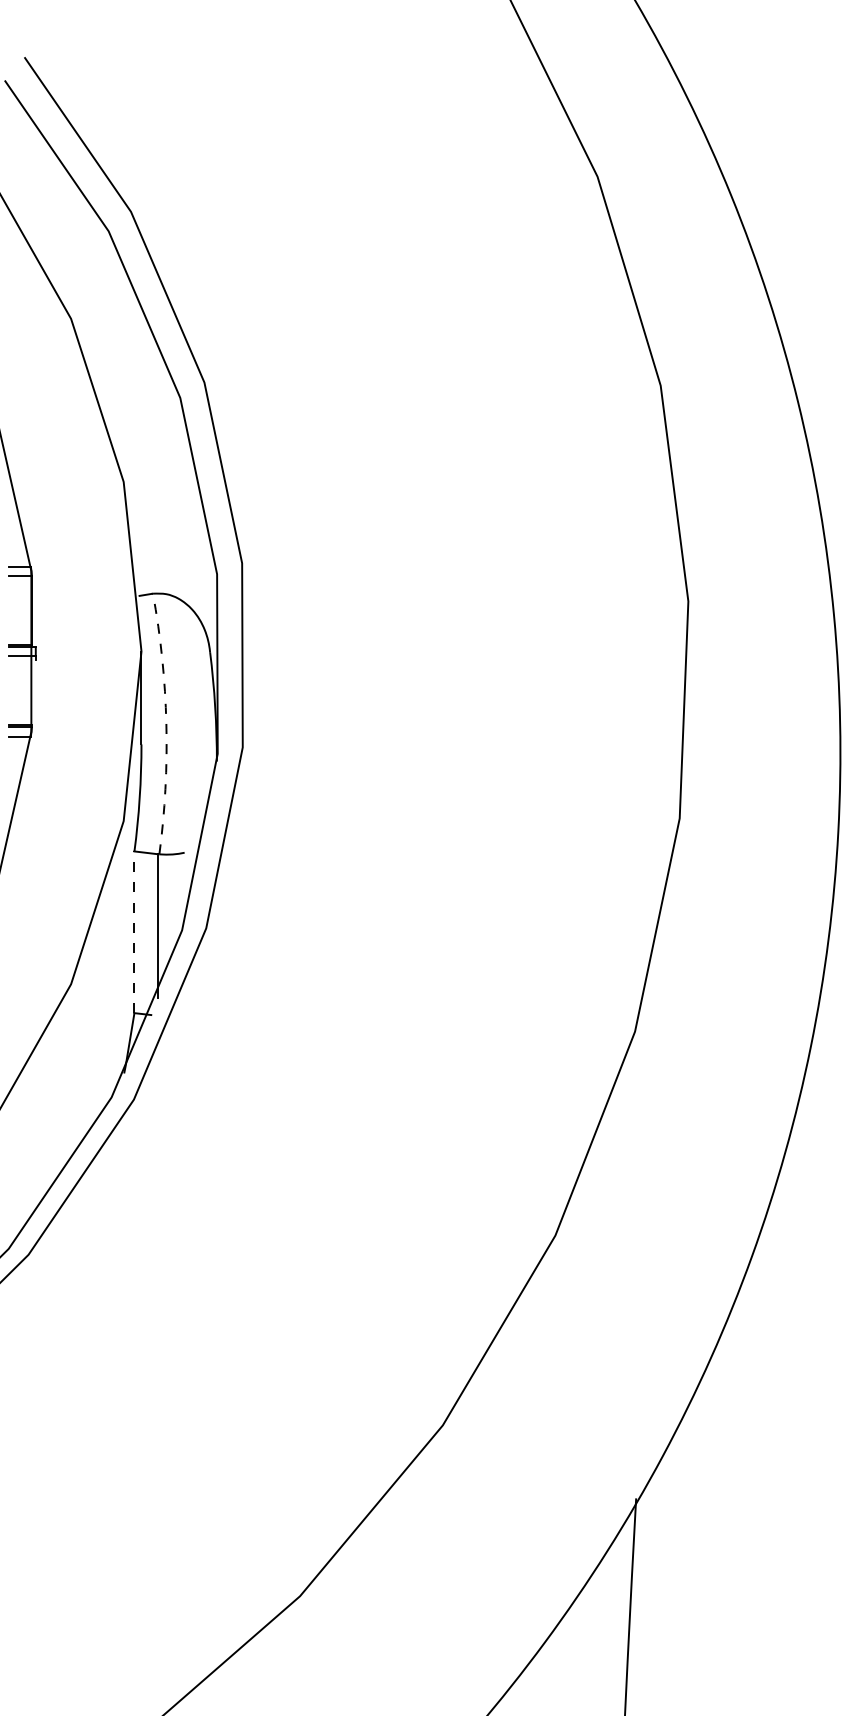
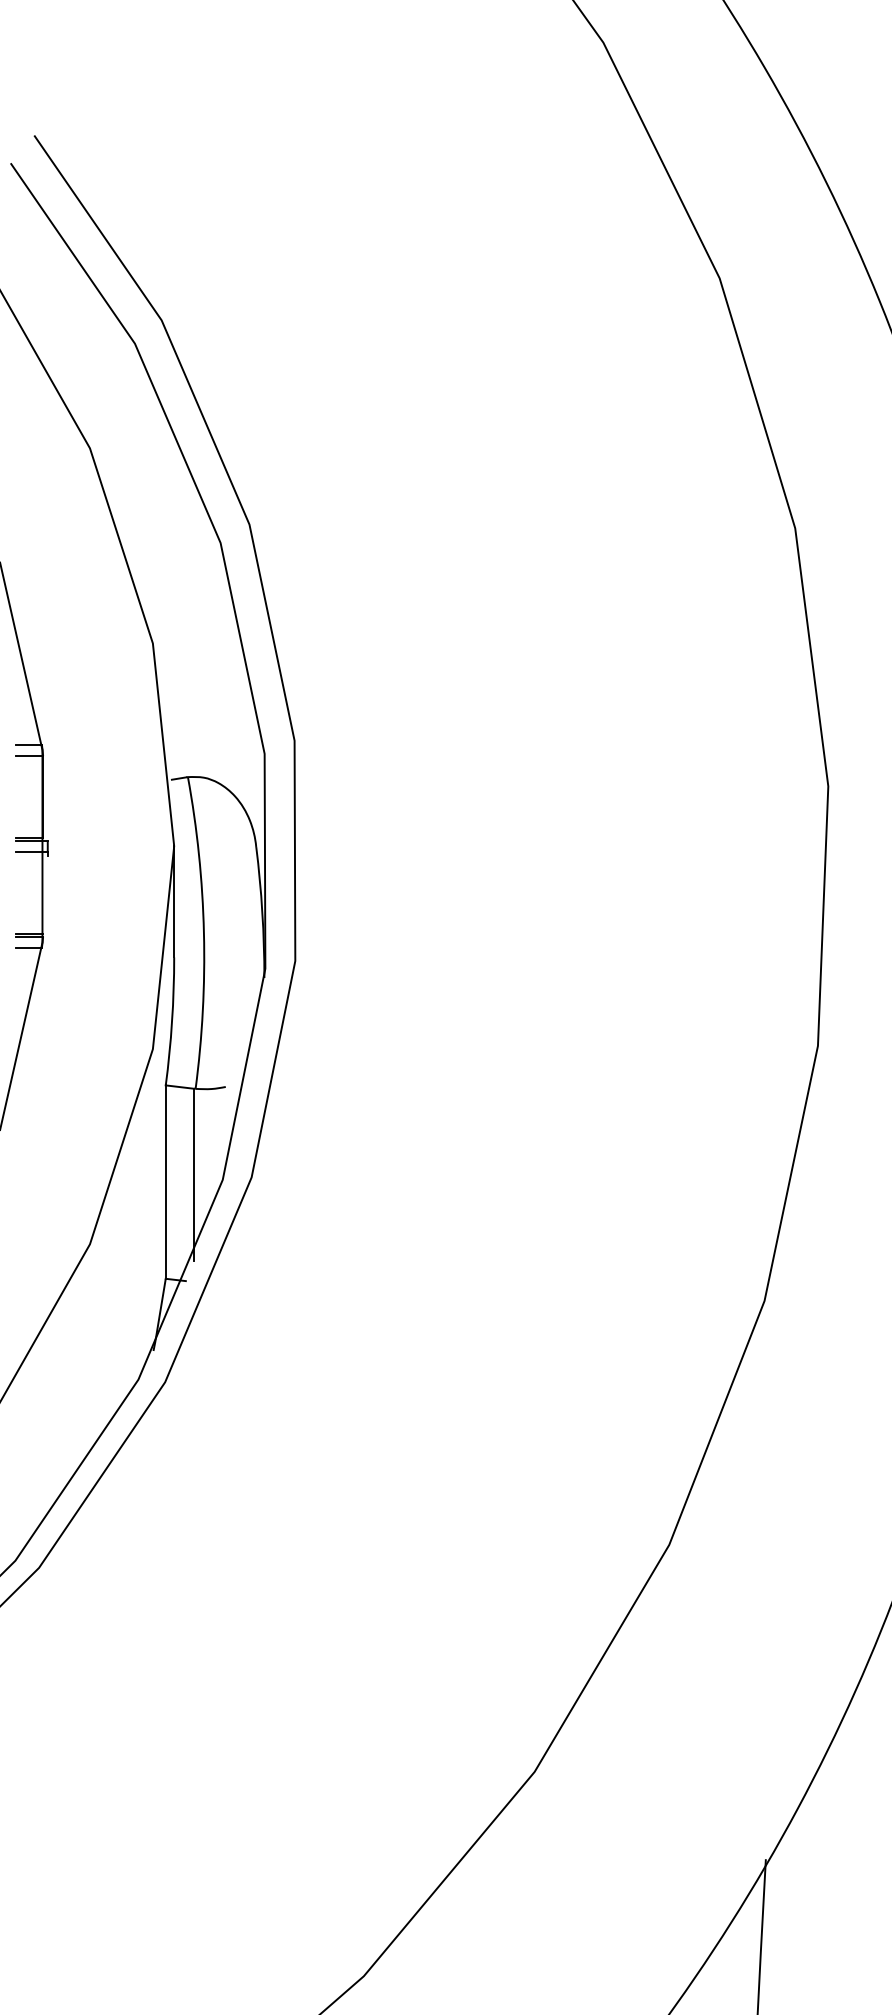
arc: (166, 723) -> (204, 932), dashed -> solid
line: (134, 932) -> (165, 1182), dashed -> solid

